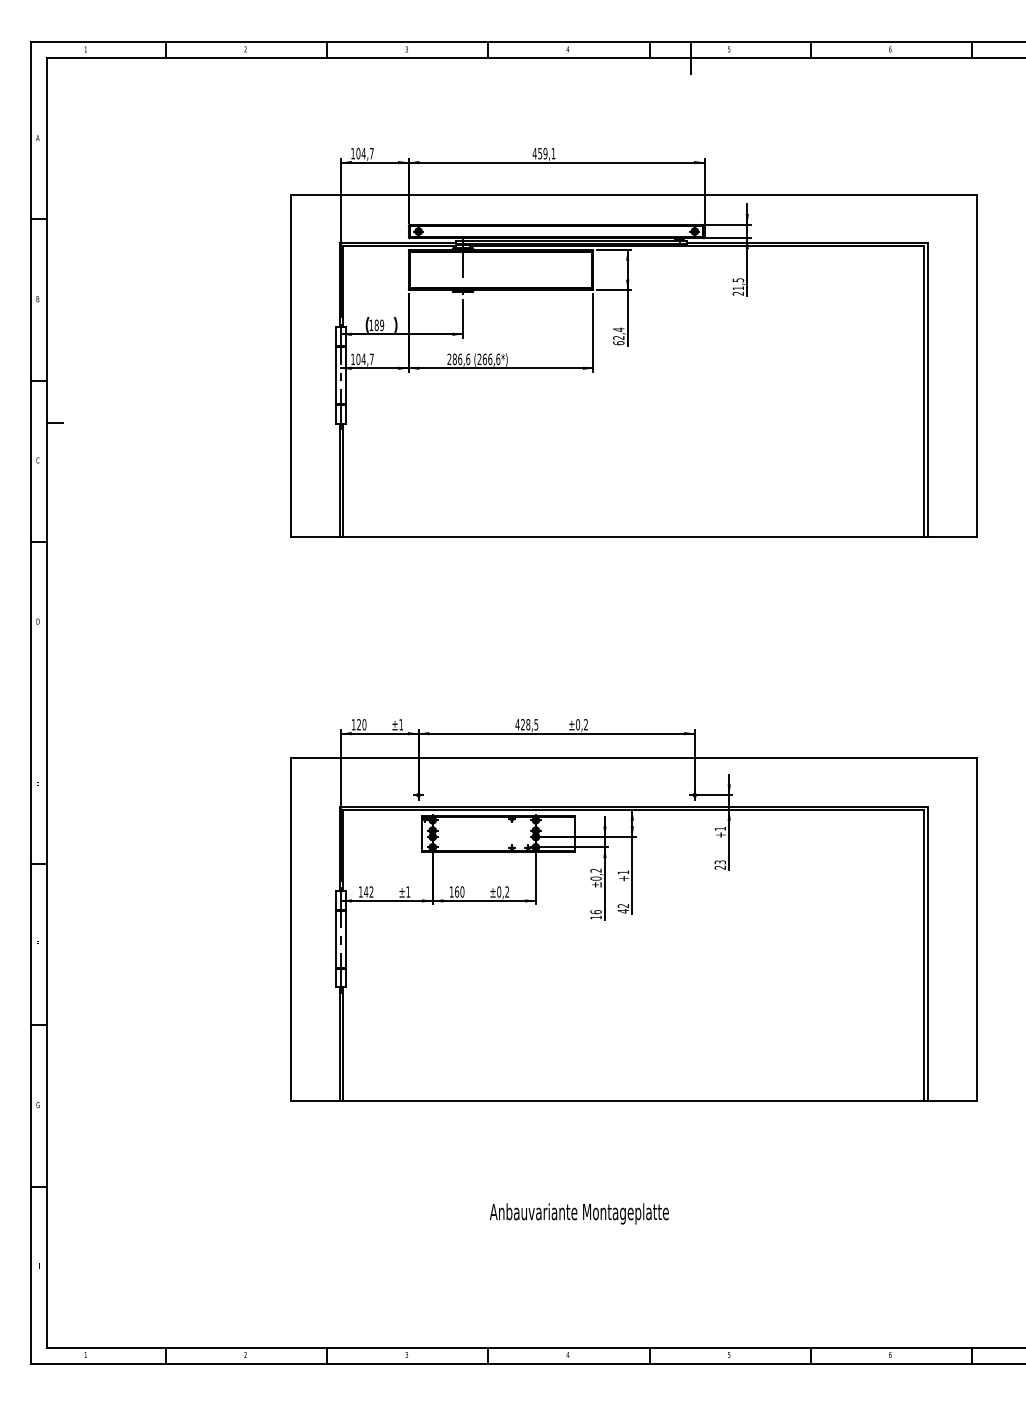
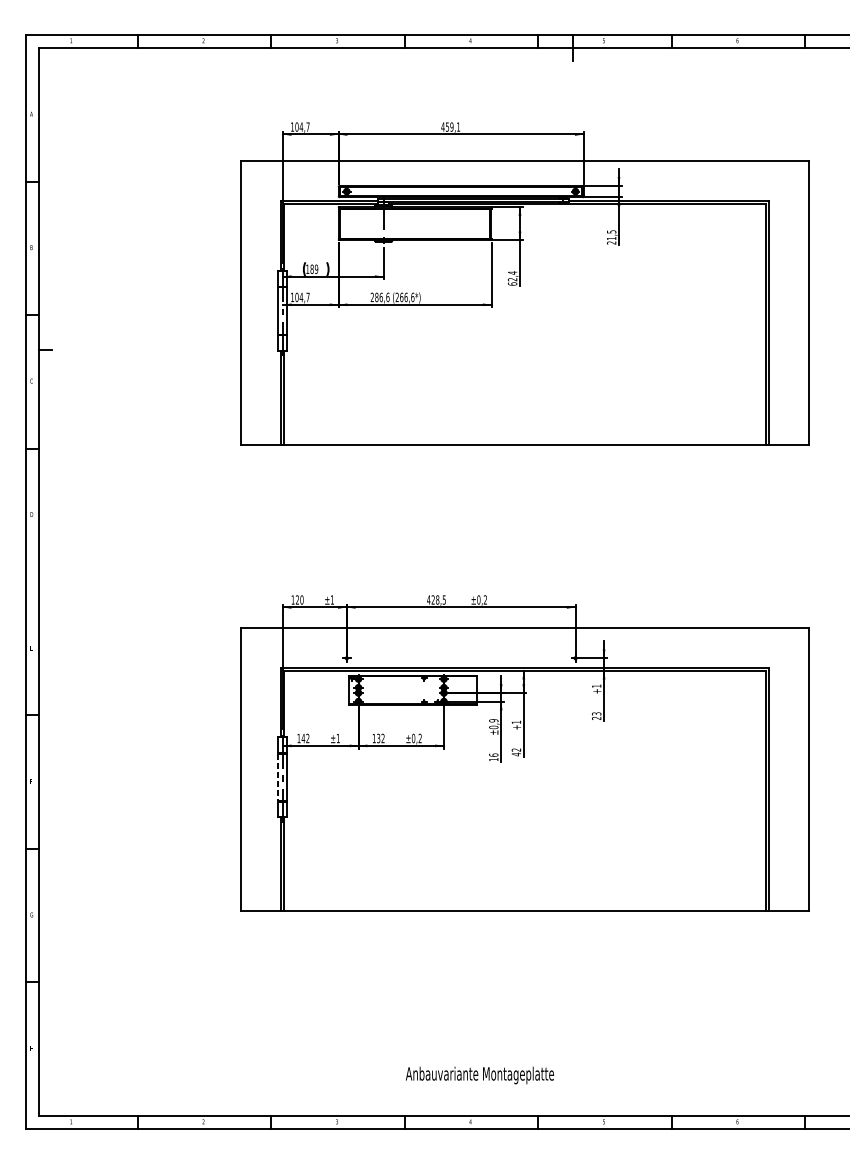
text: (595, 870) -> (493, 720), ±0,2 -> ±0,9
text: (459, 891) -> (380, 738), 160 -> 132
line: (336, 939) -> (278, 777), solid -> dashed
text: (578, 1213) -> (479, 1075), moved

